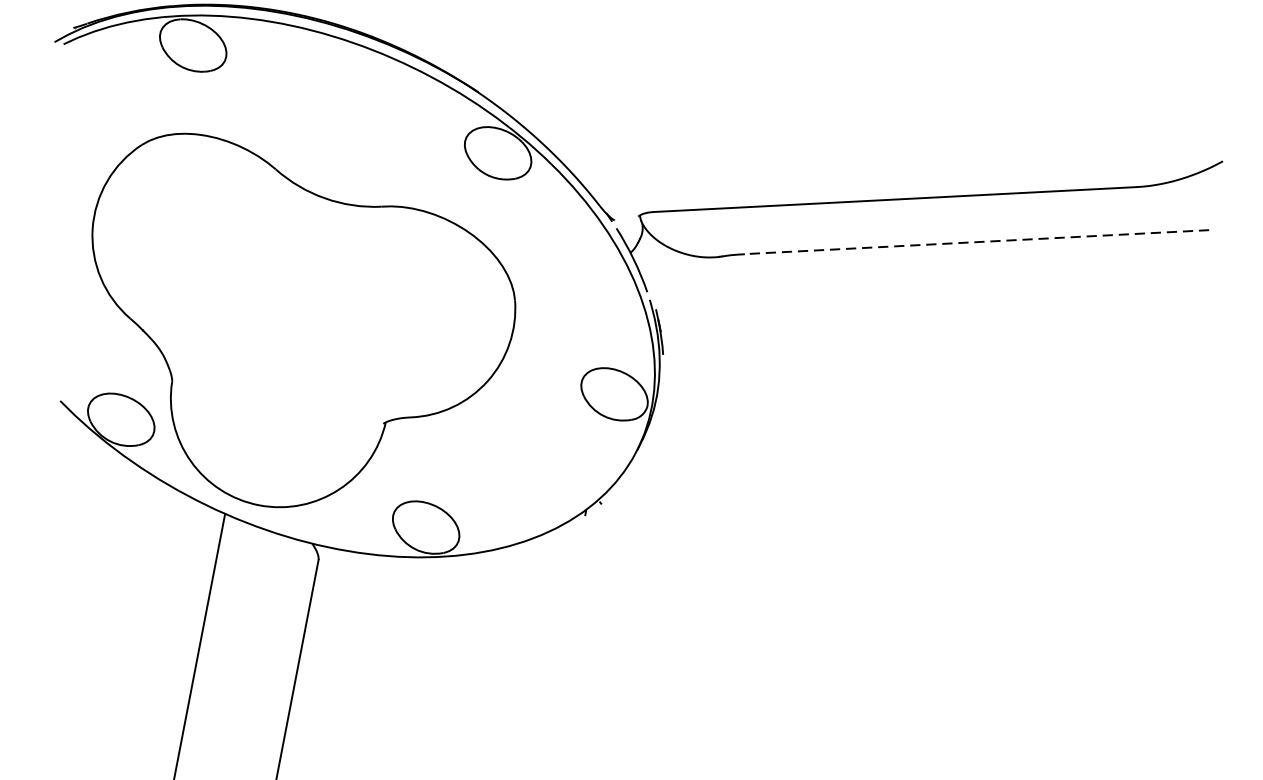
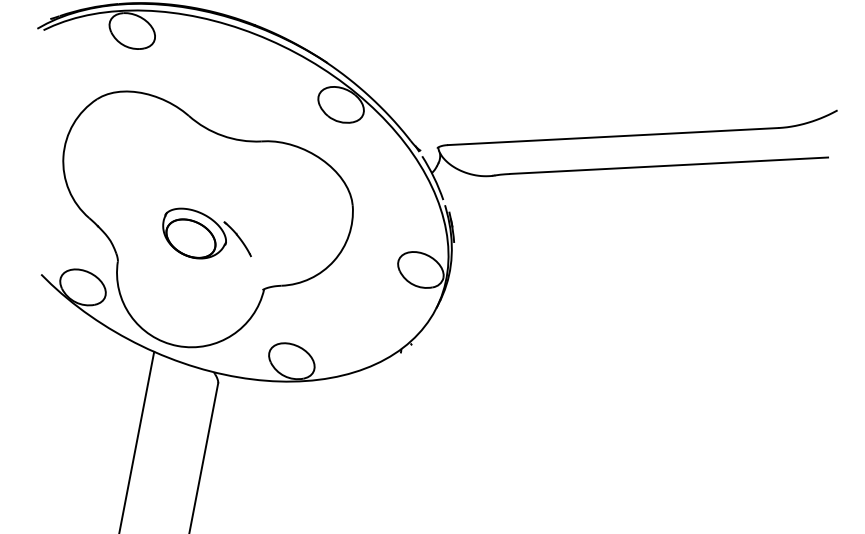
line: (976, 241) -> (668, 165), dashed -> solid
part: (301, 341) -> (206, 233), added

